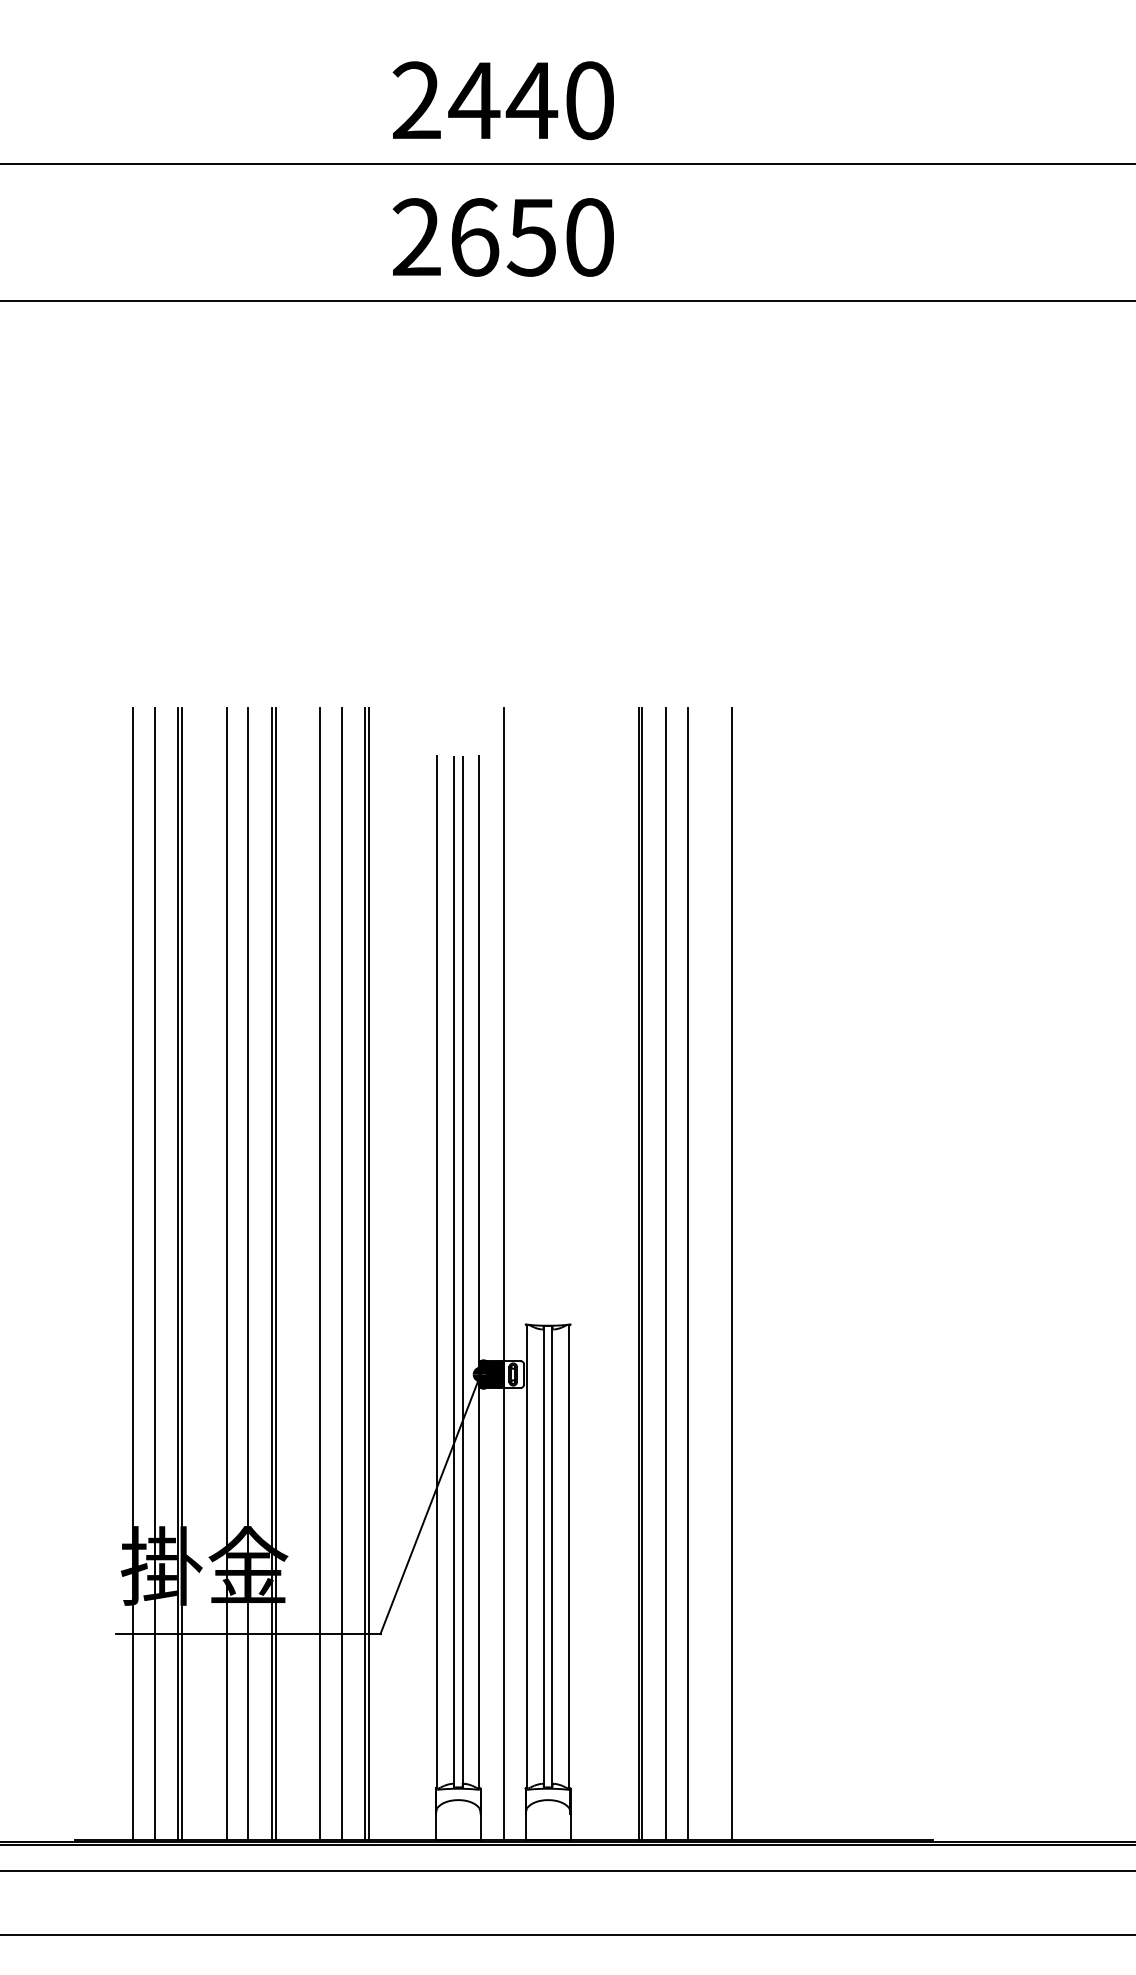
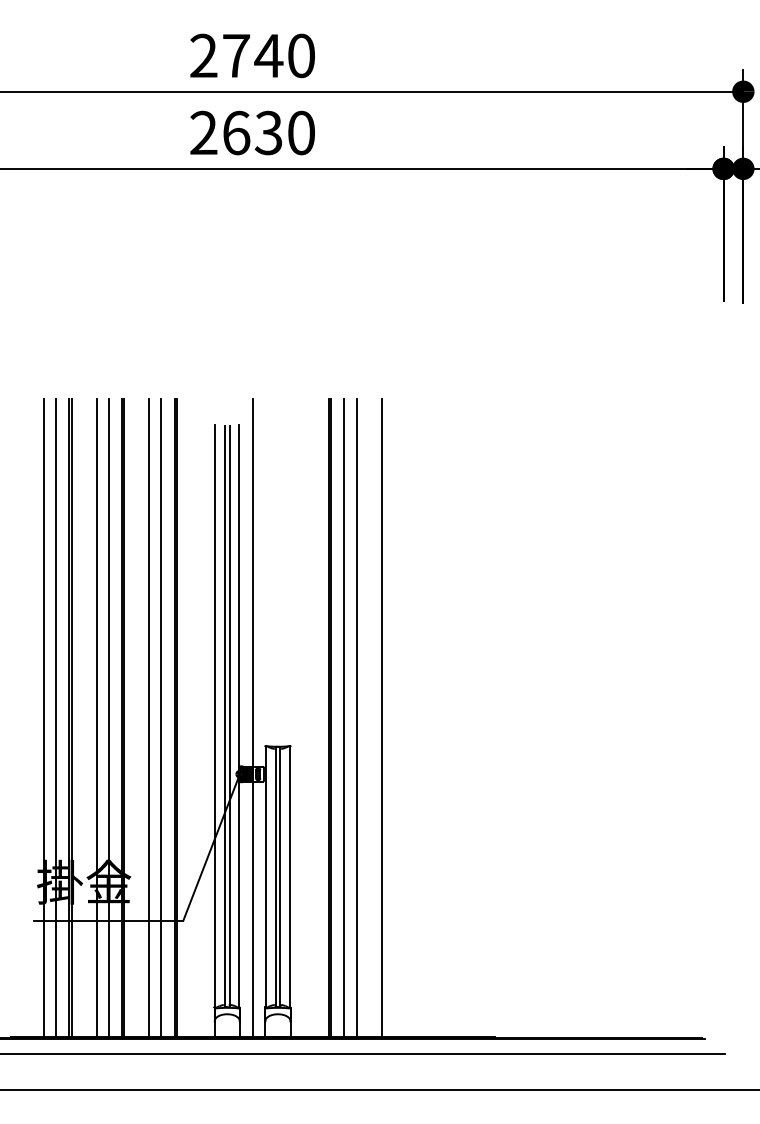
text: (472, 99) -> (235, 55), 2440 -> 2740
text: (531, 236) -> (268, 132), 2650 -> 2630

